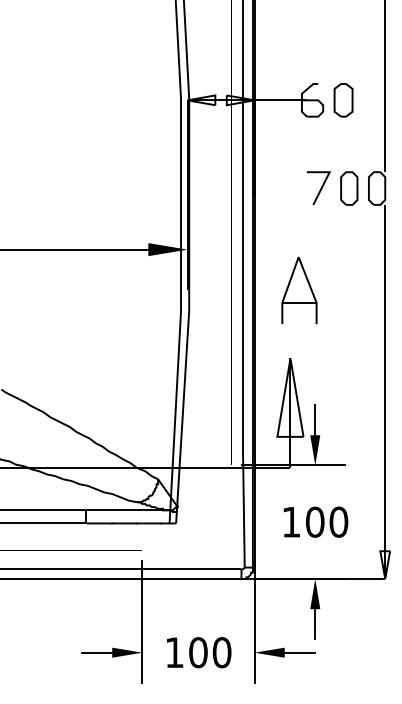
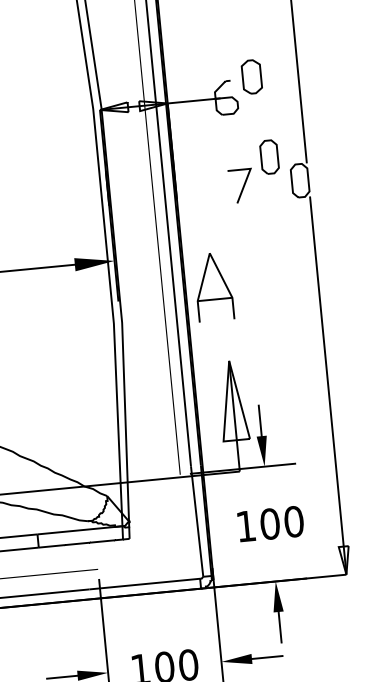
part: (343, 100) -> (251, 77), moved
part: (349, 188) -> (269, 157), moved
part: (299, 290) -> (213, 286), moved

